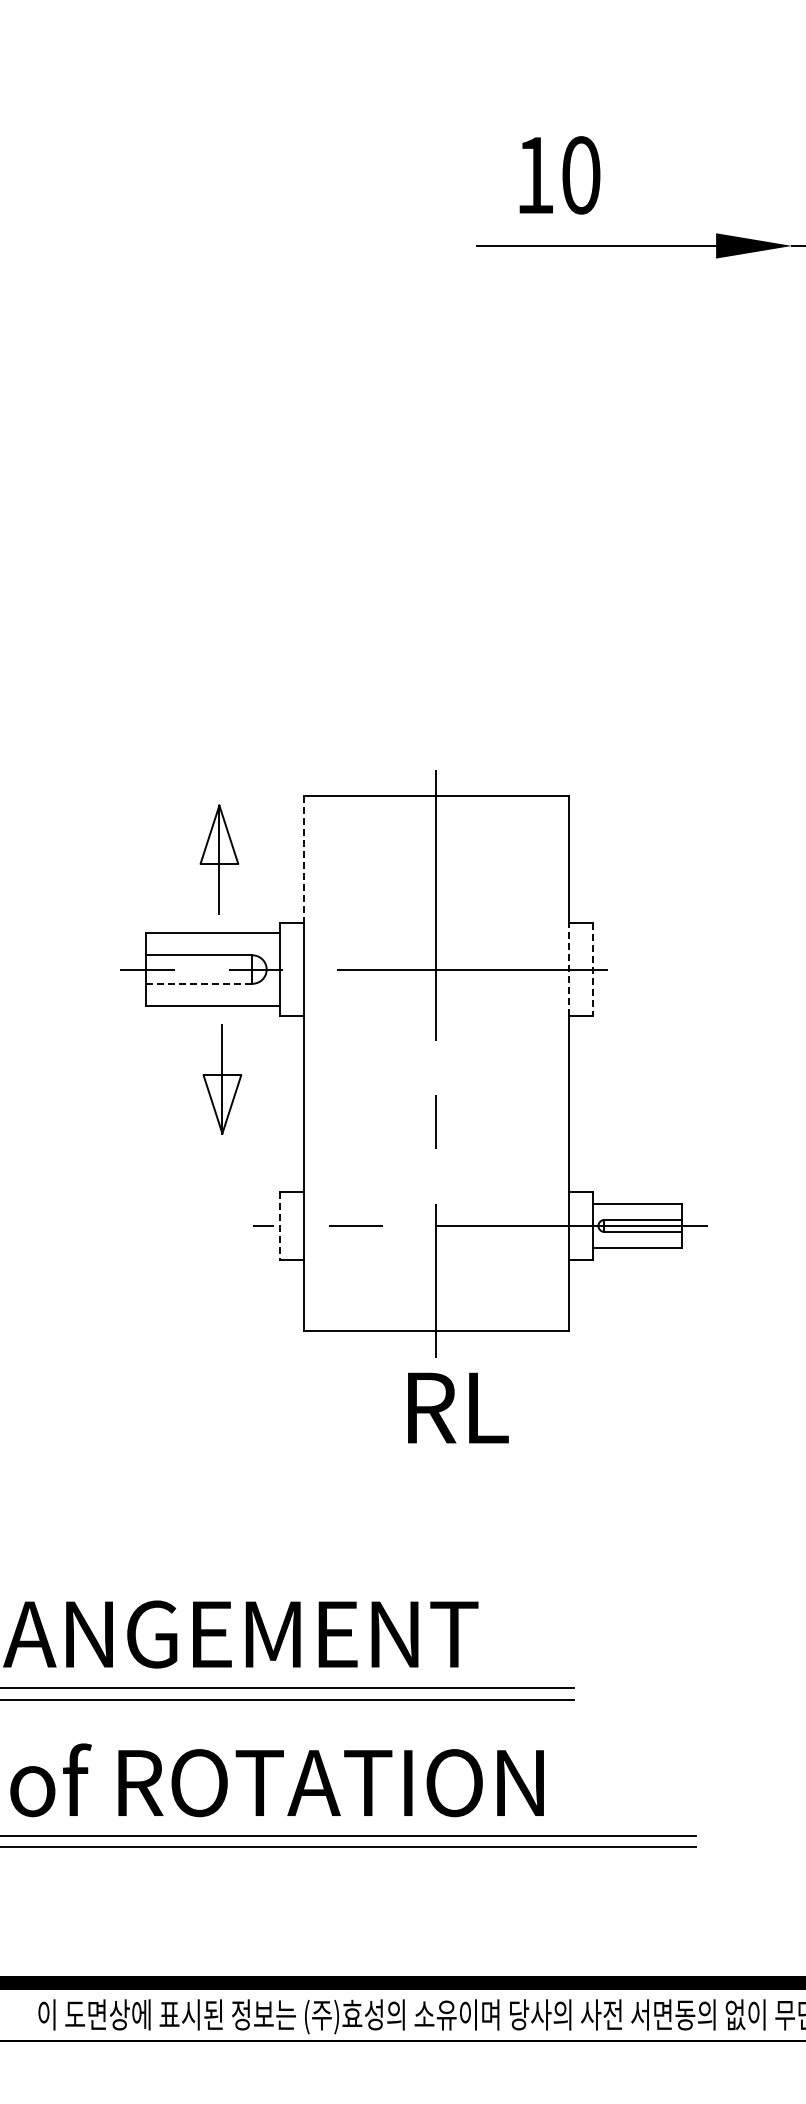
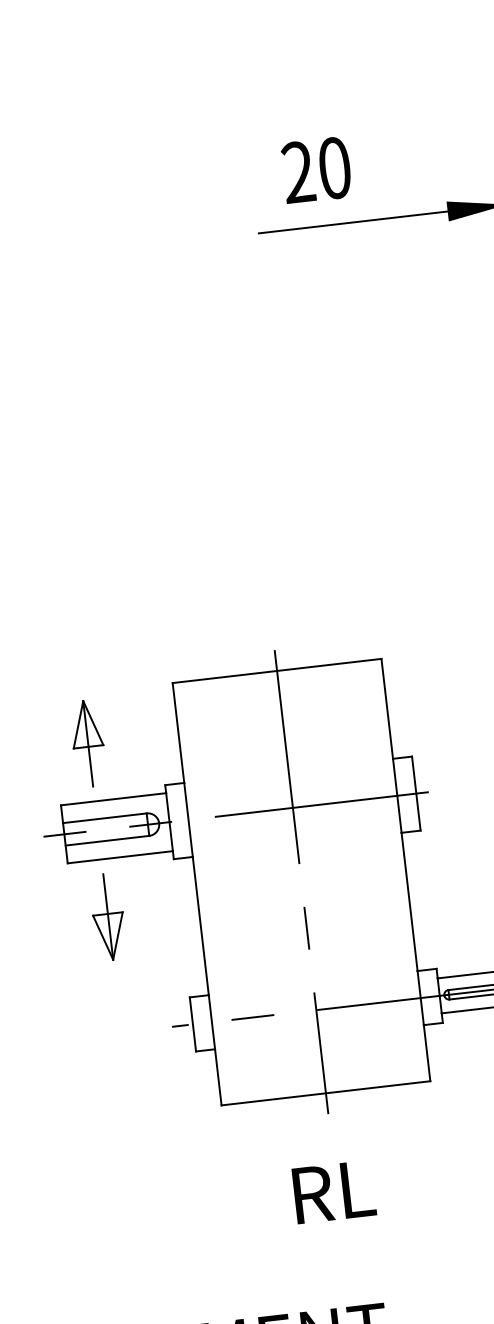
text: (535, 174) -> (298, 171), 10 -> 20
part: (219, 859) -> (88, 743), moved
line: (303, 859) -> (178, 733), dashed -> solid
line: (568, 969) -> (397, 795), dashed -> solid
line: (592, 969) -> (416, 793), dashed -> solid
line: (199, 983) -> (107, 840), dashed -> solid
part: (222, 1079) -> (108, 917), moved
line: (279, 1226) -> (192, 1024), dashed -> solid
text: (458, 1407) -> (334, 1191), moved

